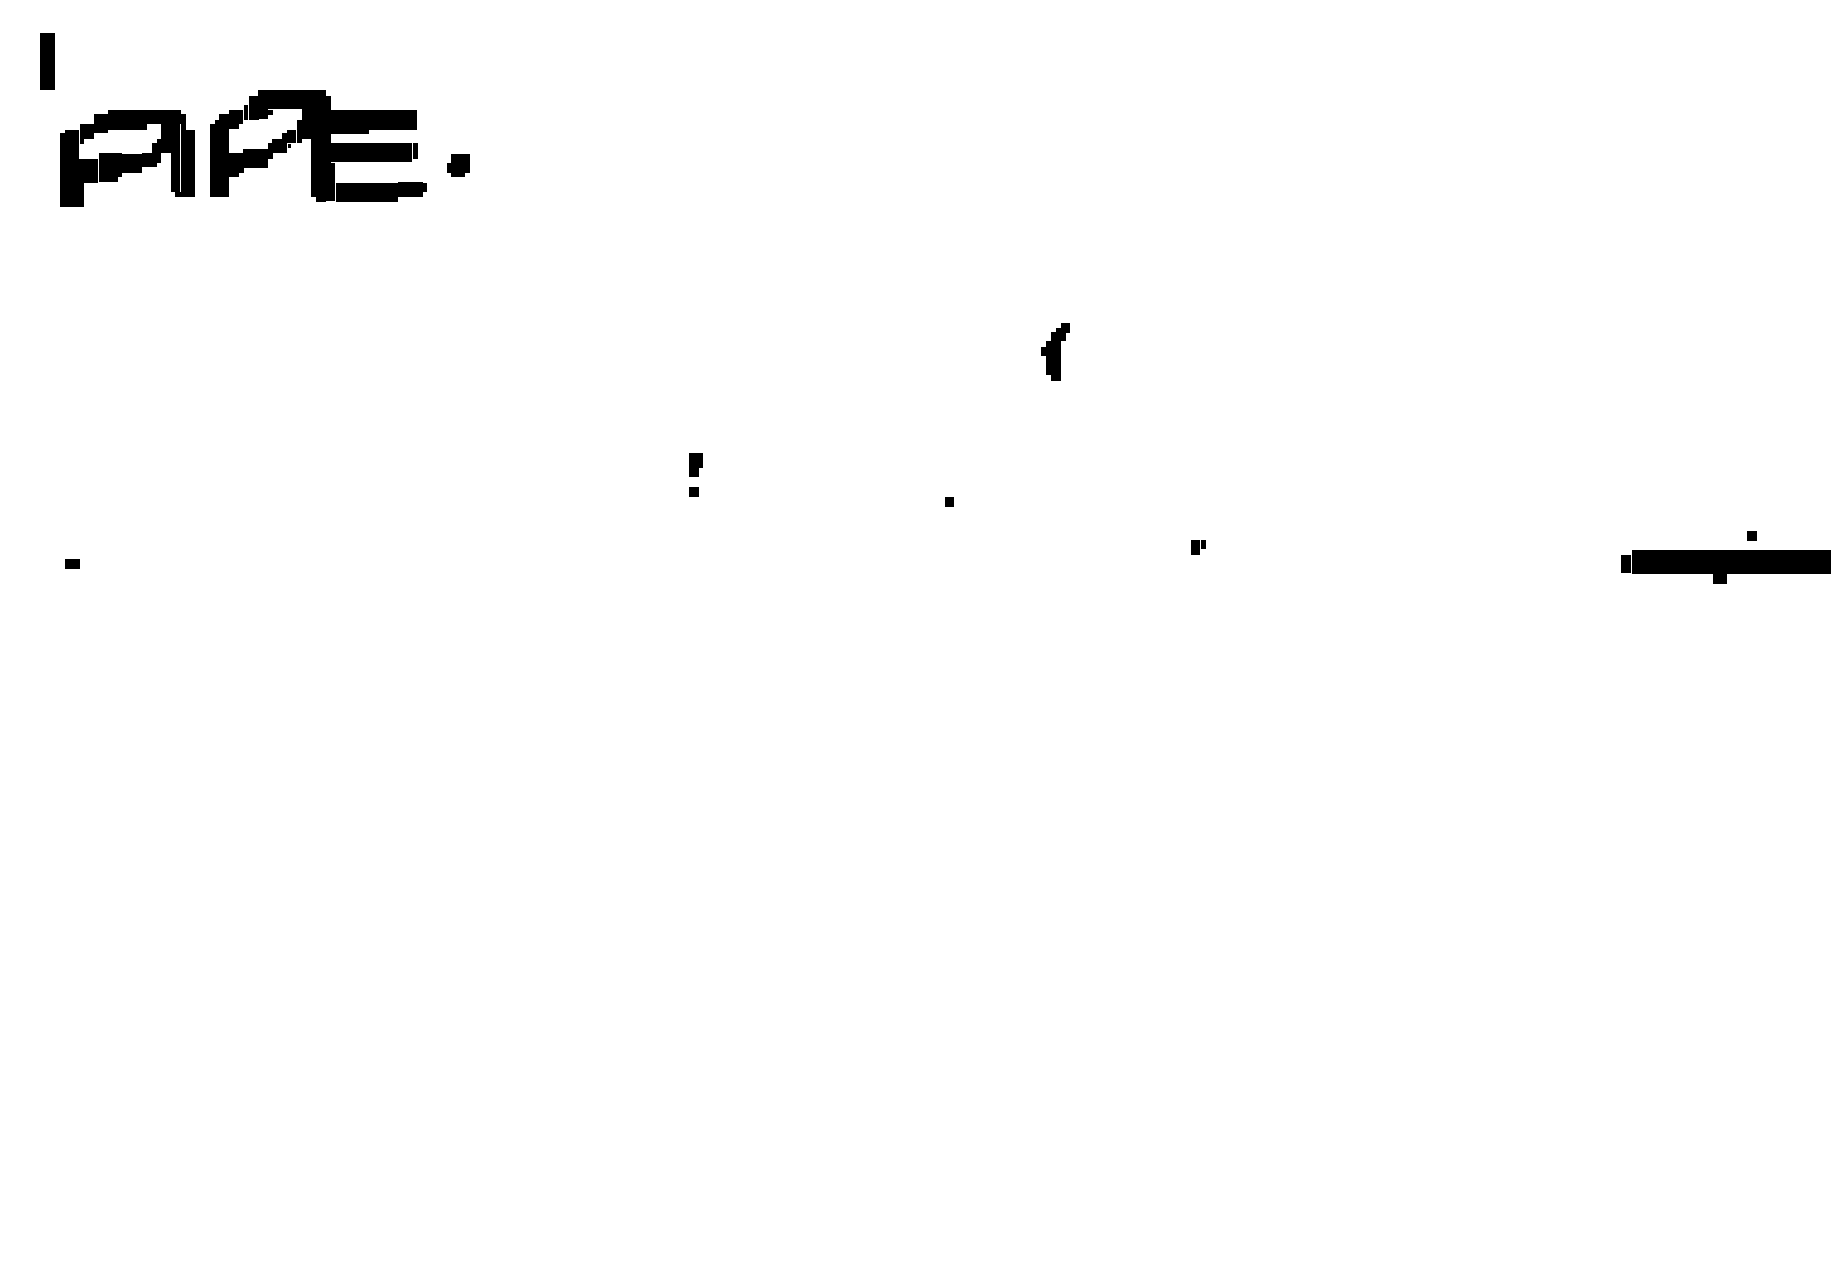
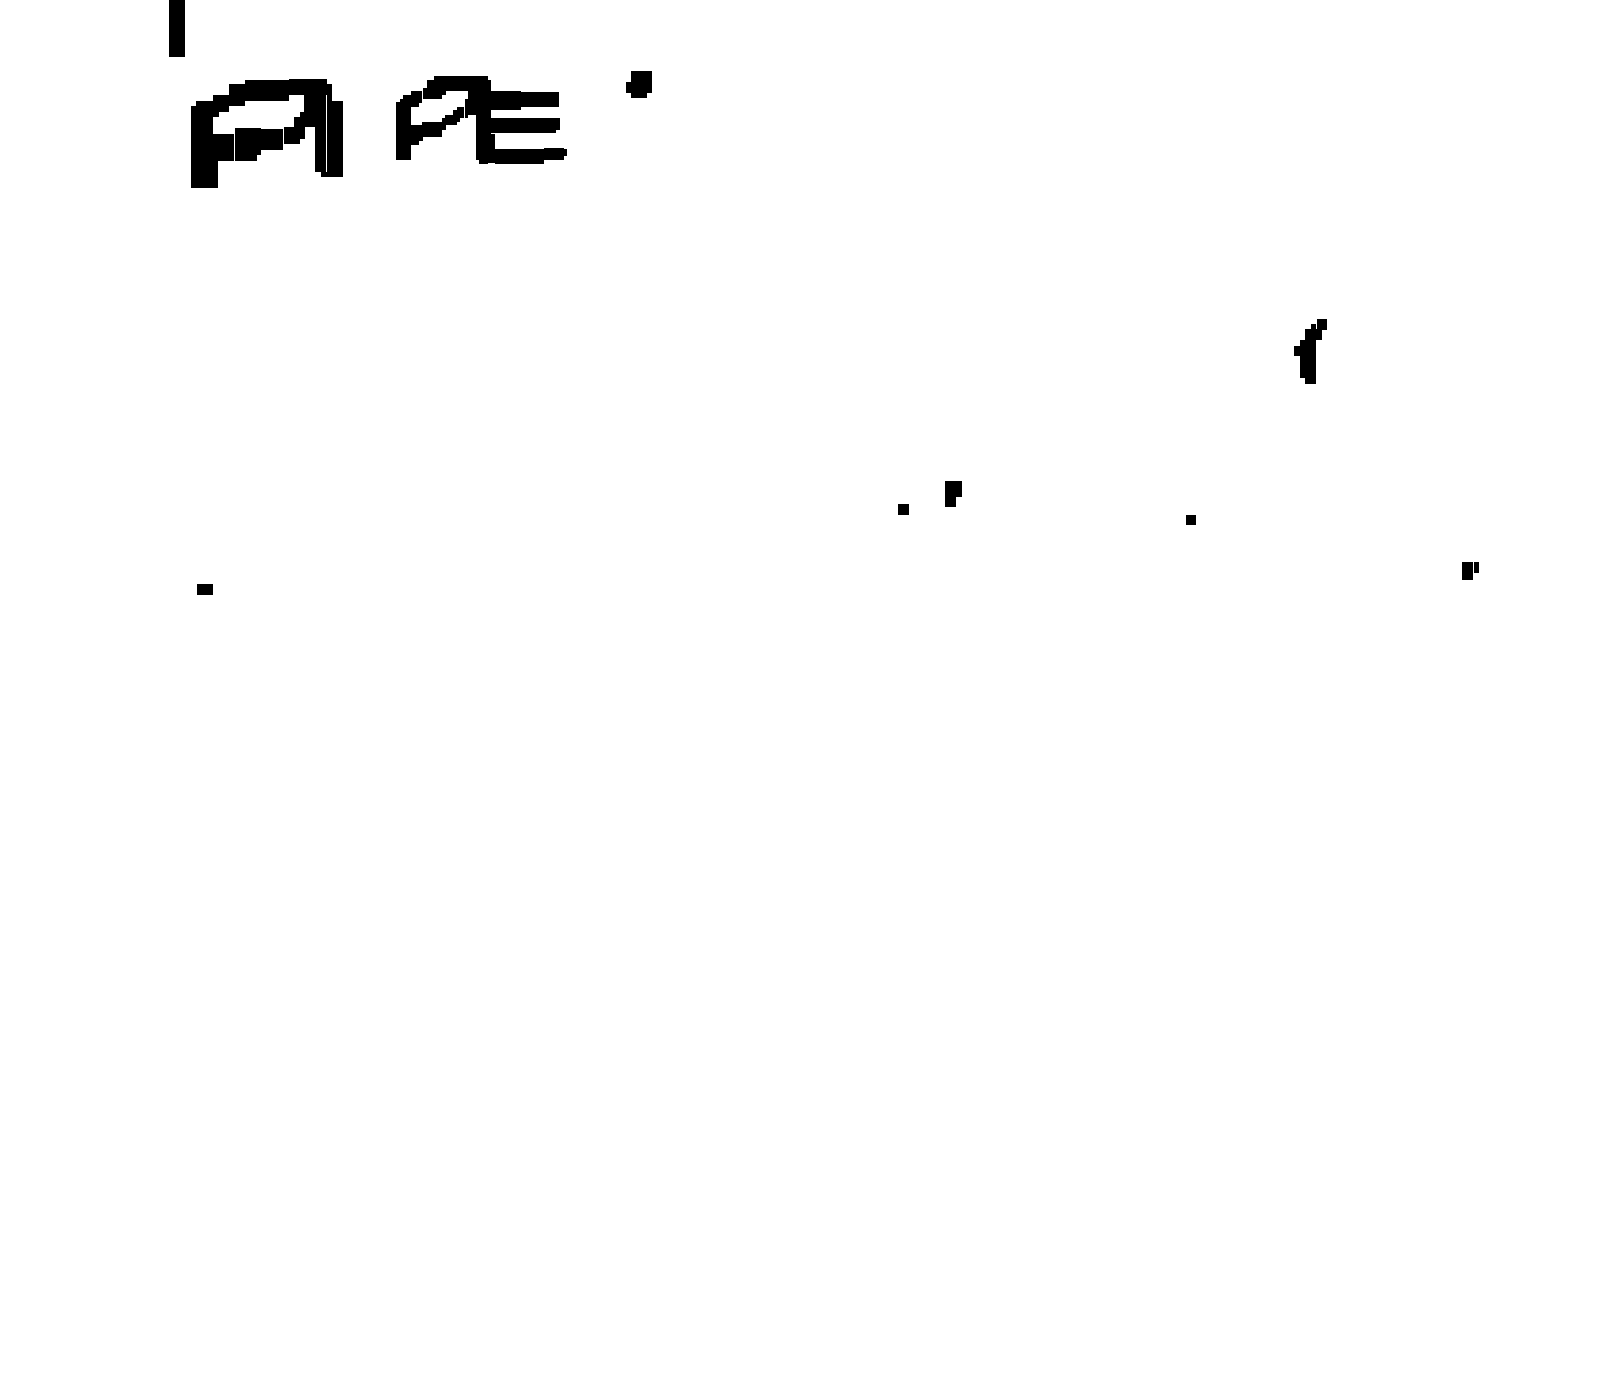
part: (318, 145) -> (481, 119), size x0.7
part: (458, 165) -> (639, 84), moved
part: (695, 464) -> (952, 493), moved

